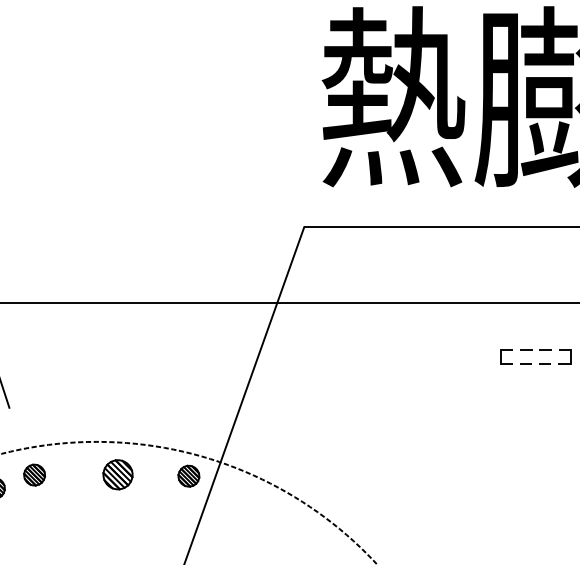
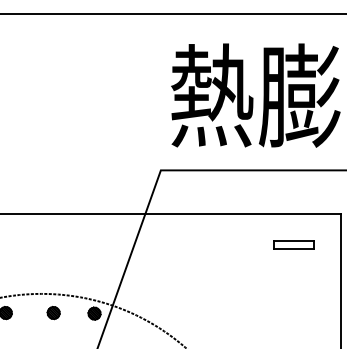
line: (536, 350) -> (294, 241), dashed -> solid
line: (536, 364) -> (294, 249), dashed -> solid
part: (117, 475) -> (53, 313), size x0.71

